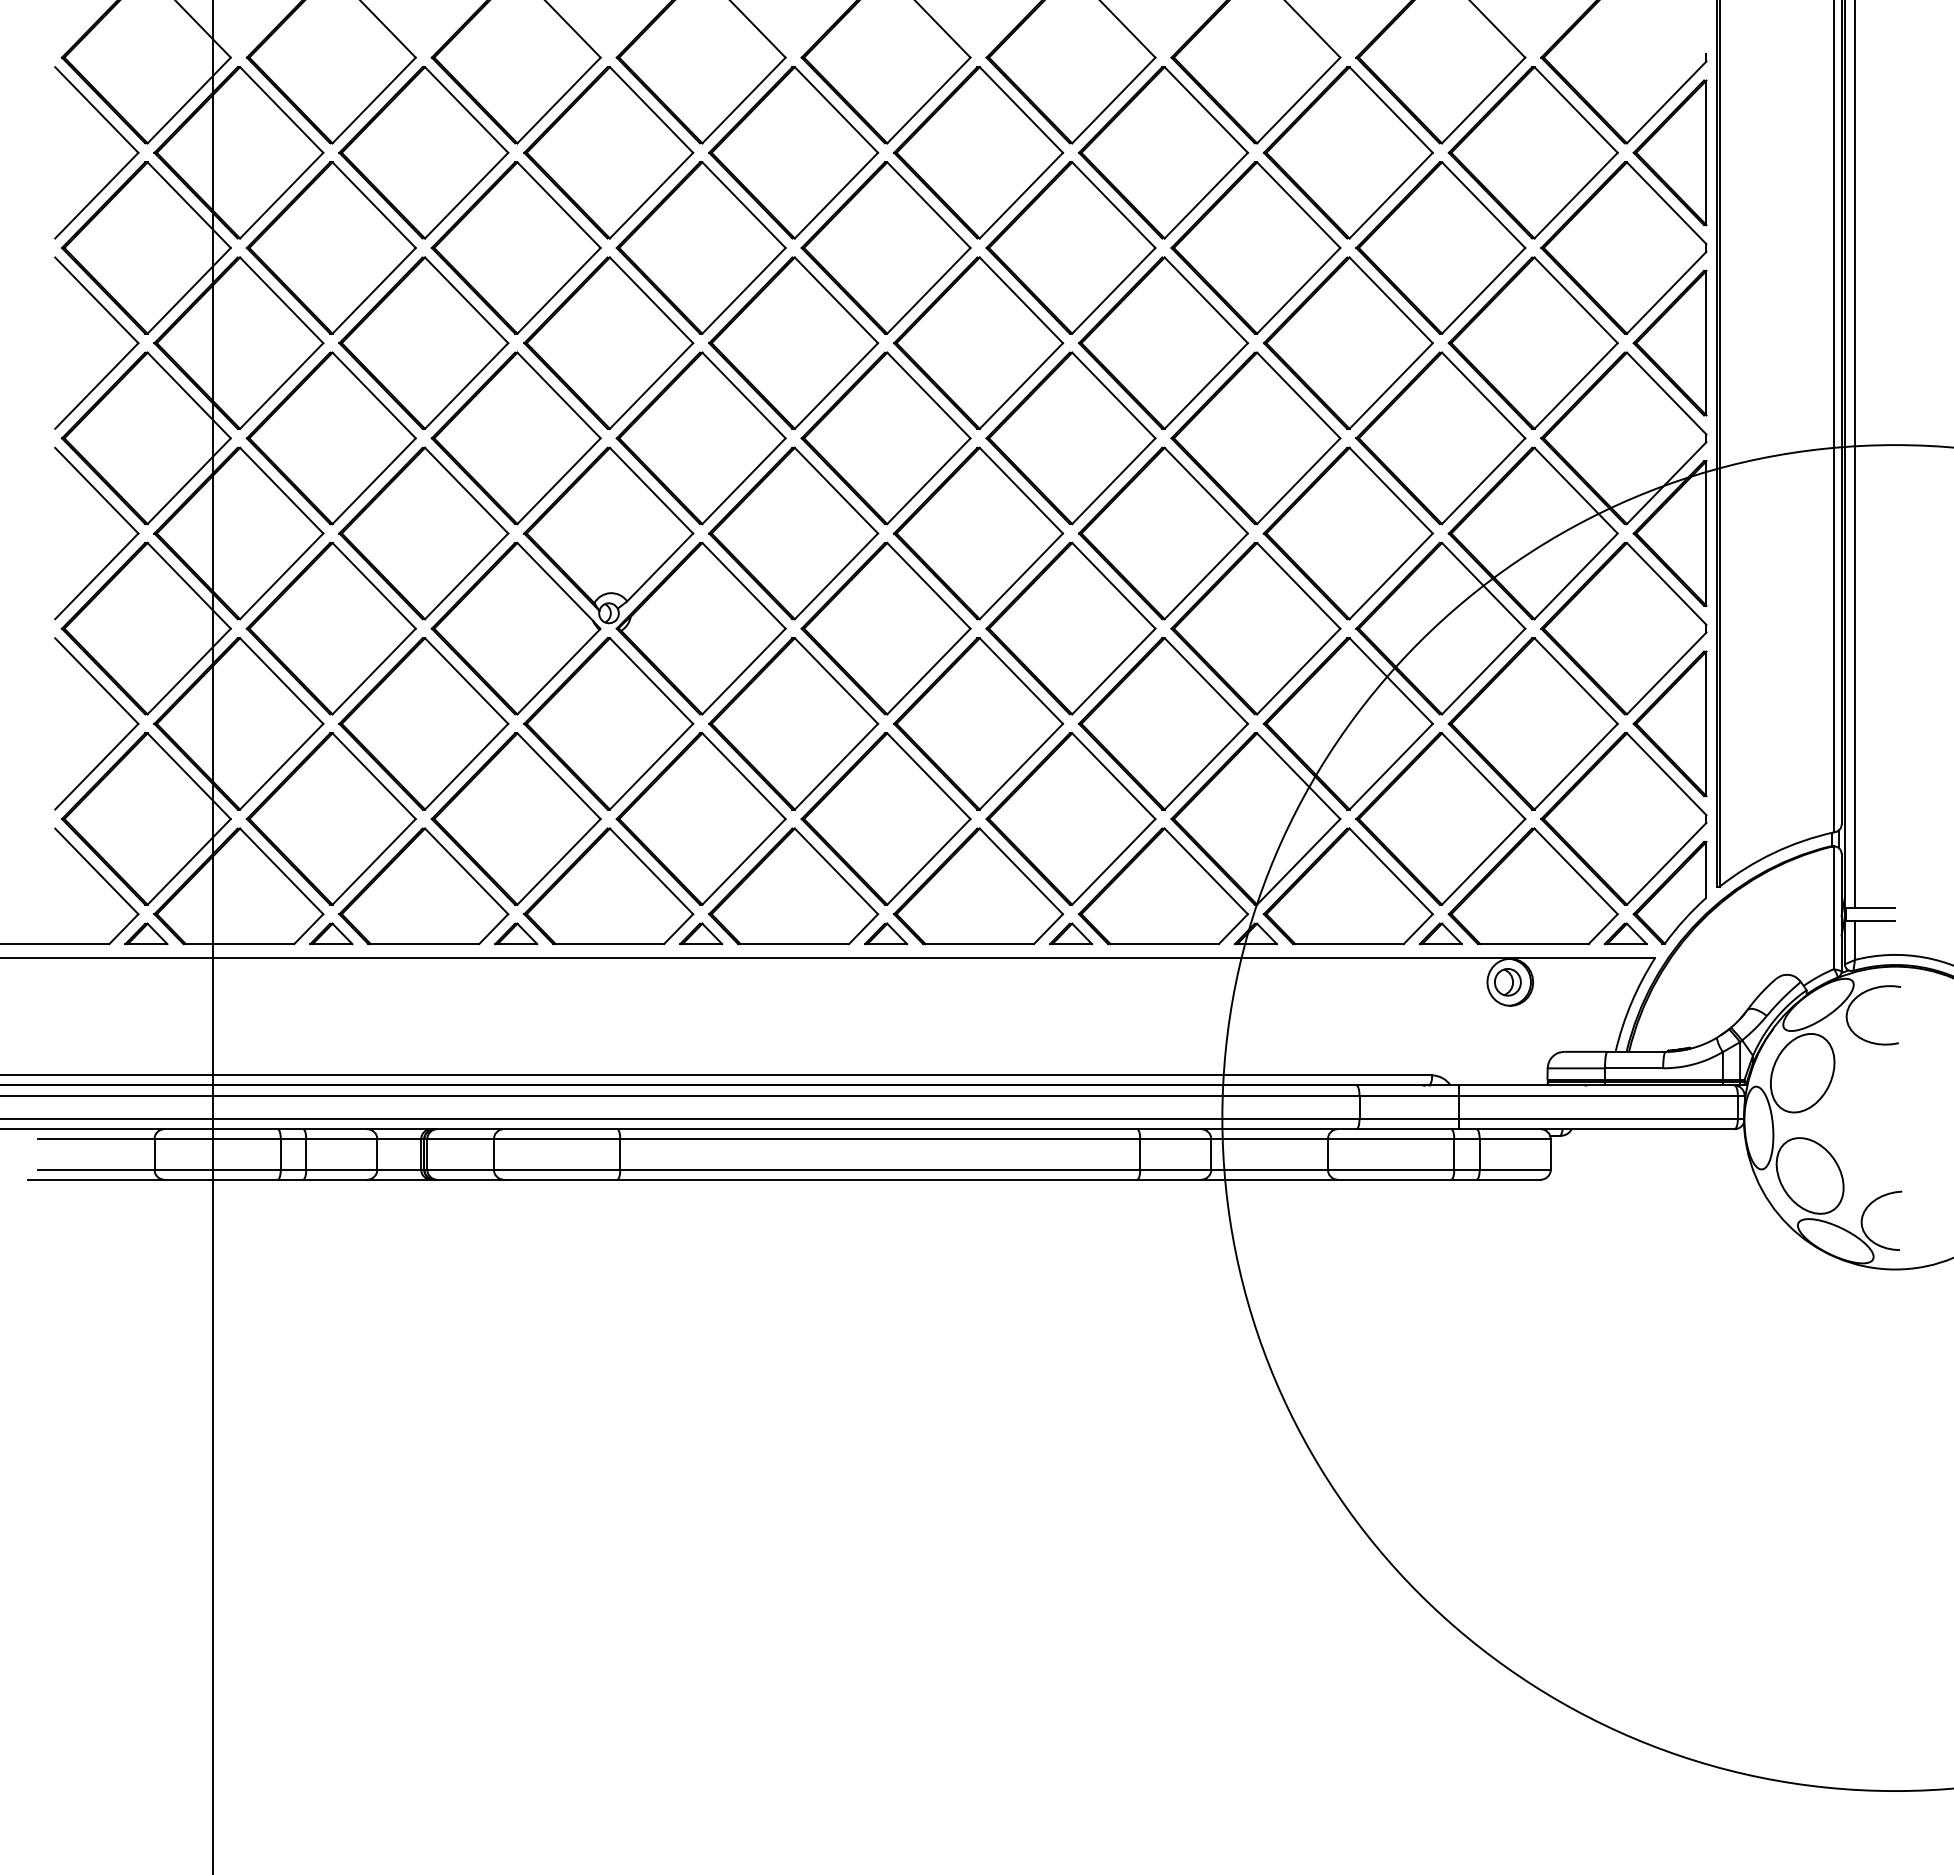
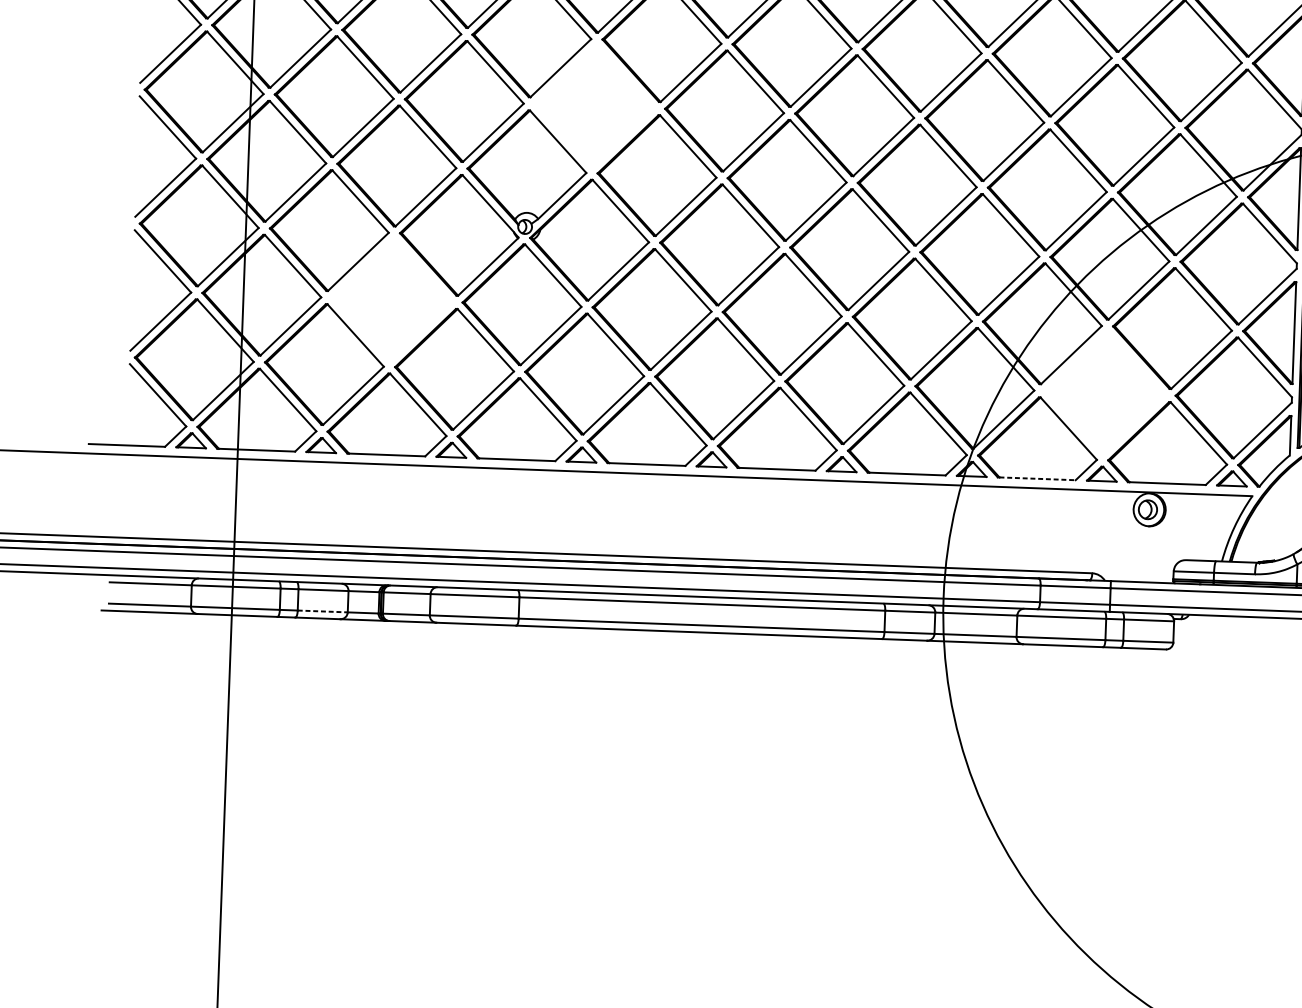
part: (700, 438) -> (593, 106), removed
part: (423, 723) -> (391, 299), removed
part: (1440, 818) -> (1104, 392), removed
line: (1350, 944) -> (1038, 479), solid -> dashed
line: (341, 1169) -> (322, 611), solid -> dashed

